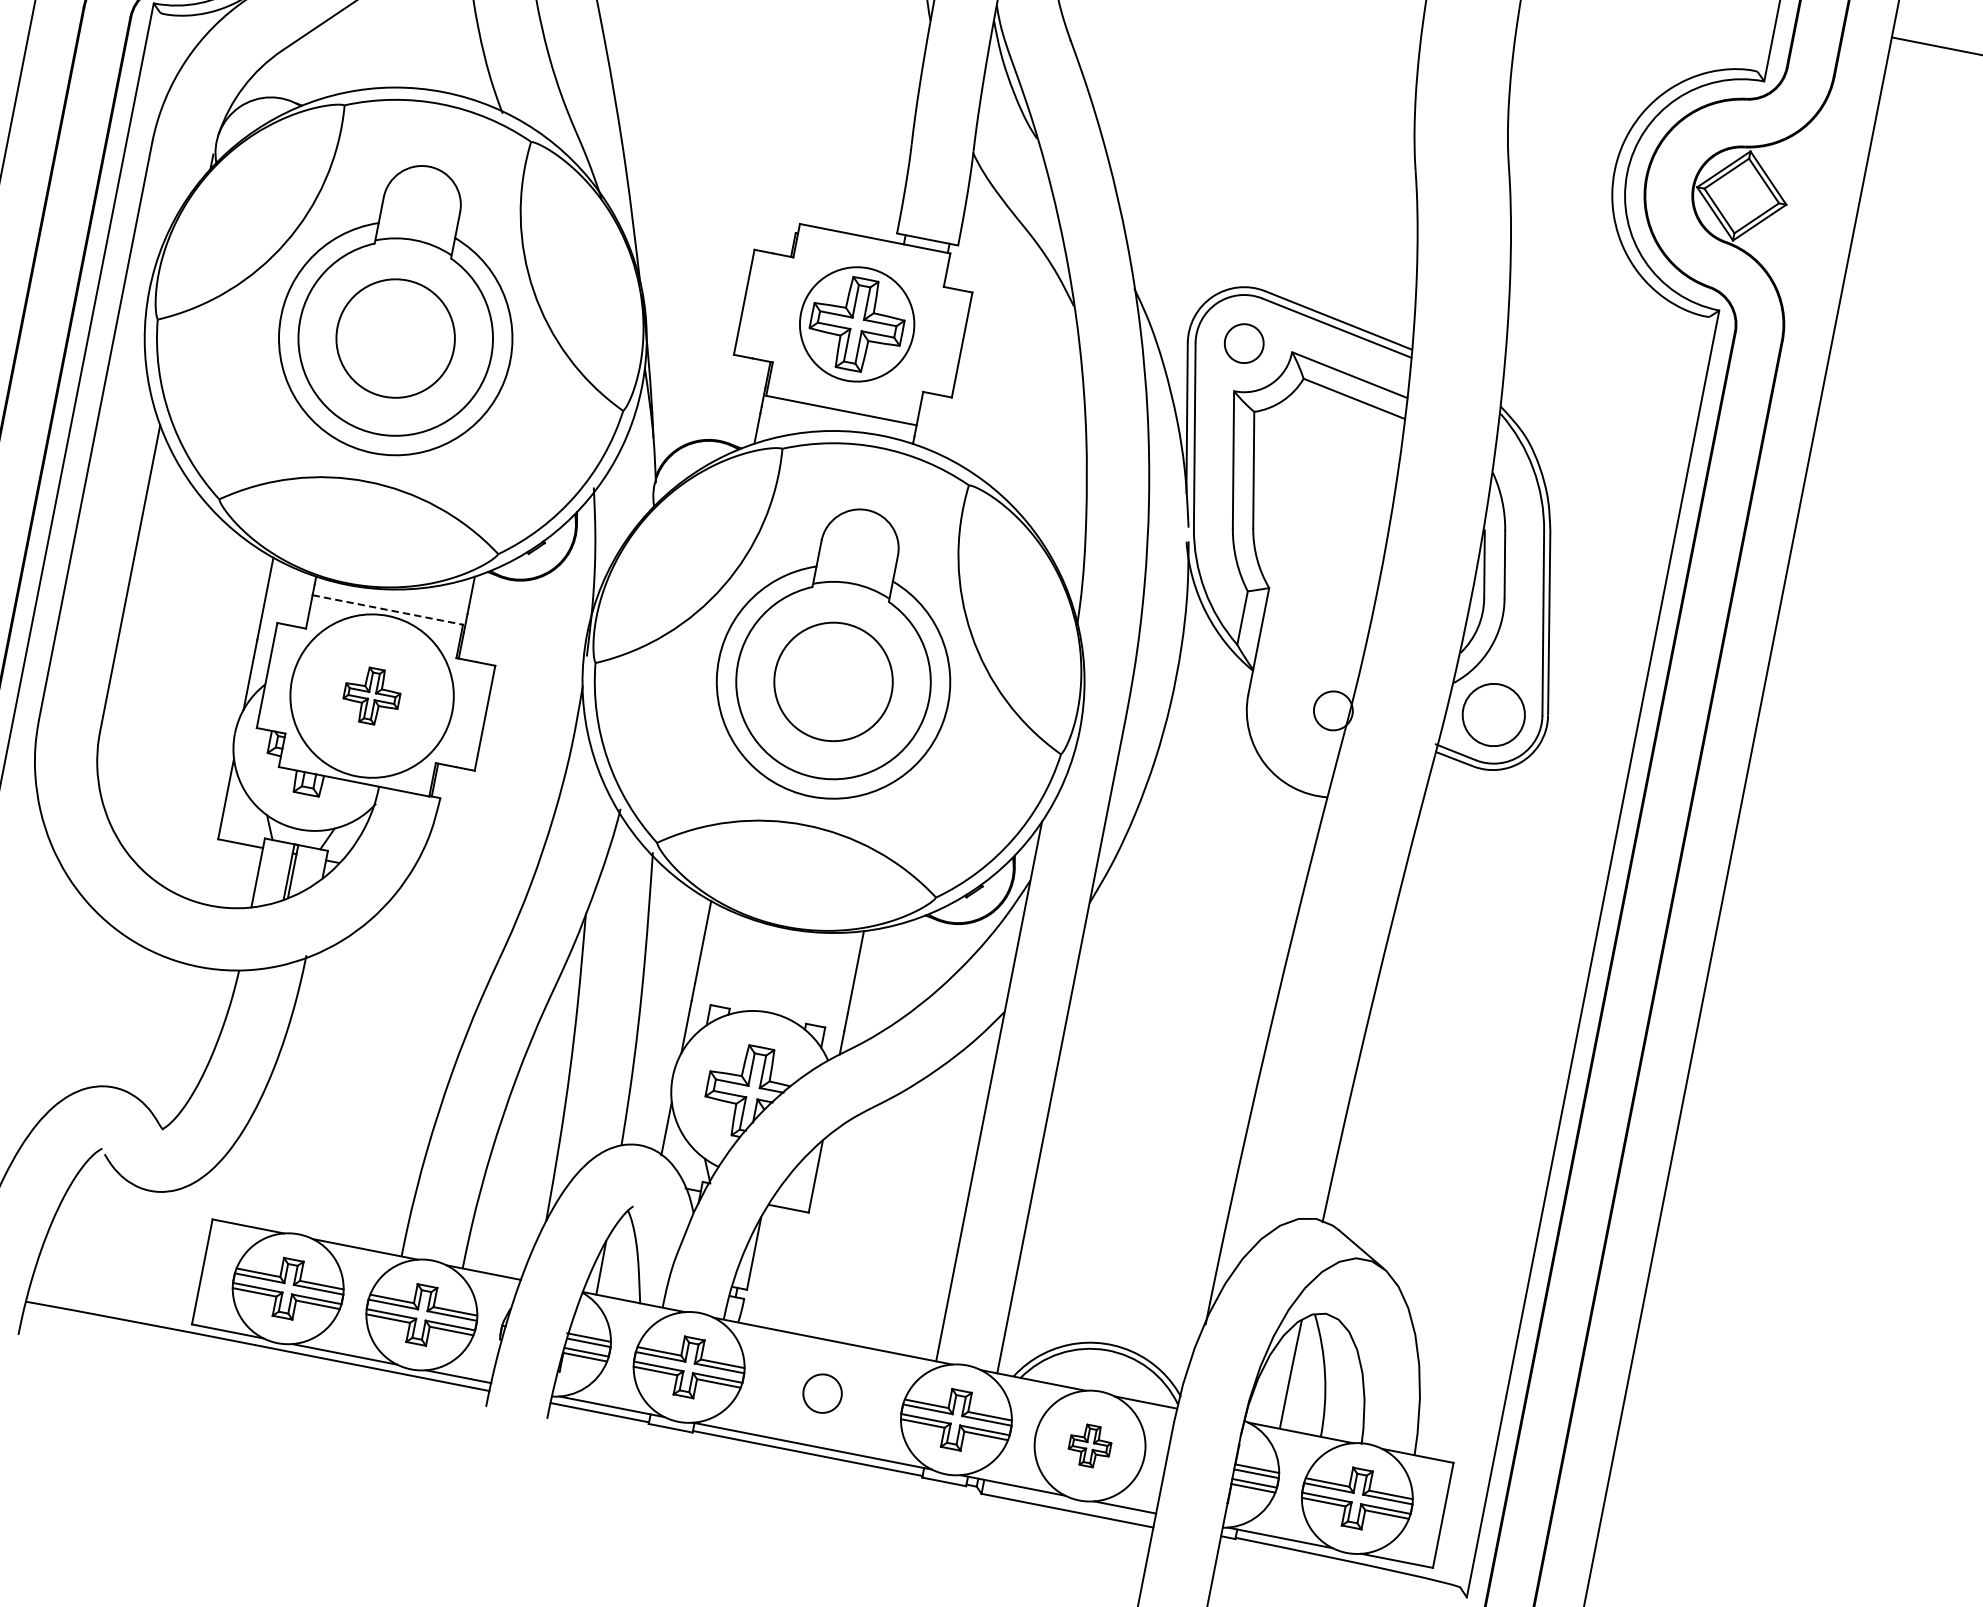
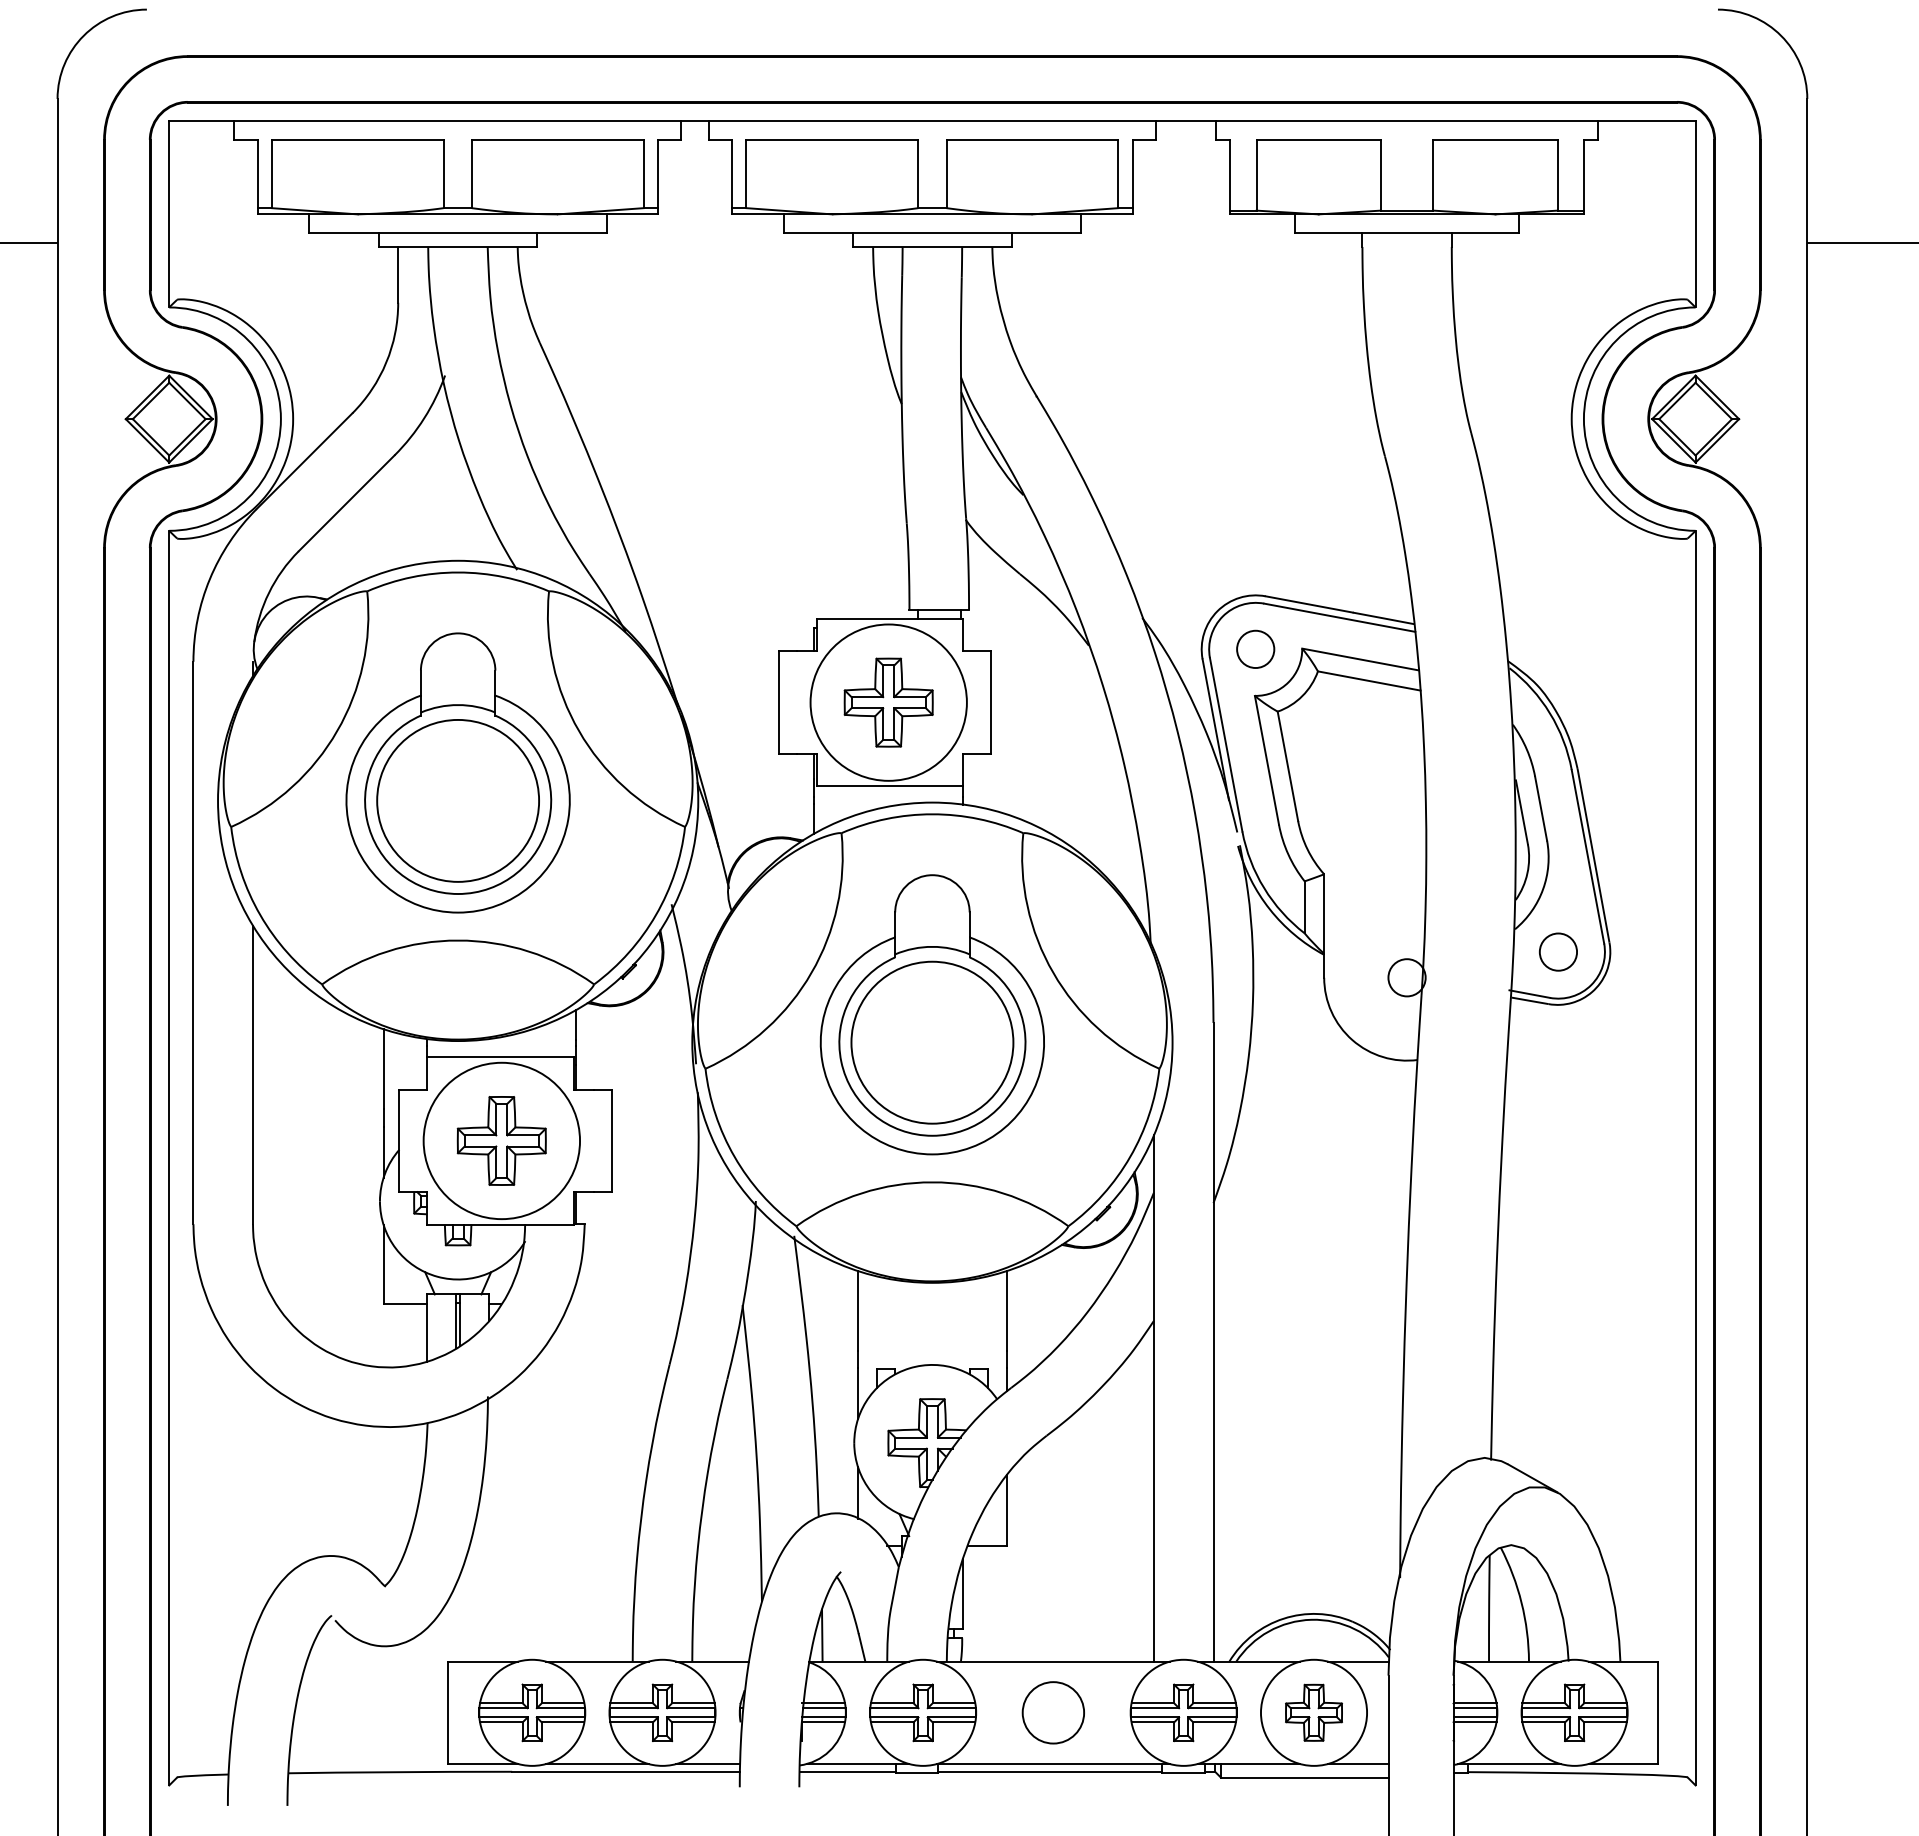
circle: (856, 324) -> (888, 702), size x1.43
circle: (395, 337) -> (457, 800), size x1.43
line: (388, 610) -> (501, 1057), dashed -> solid
circle: (833, 681) -> (932, 1042), size x1.43
part: (371, 695) -> (501, 1140), size x1.67
circle: (1494, 714) -> (1558, 951), size x0.62
circle: (821, 1393) -> (1052, 1712), size x1.67
part: (1089, 1445) -> (1313, 1712), size x1.43

